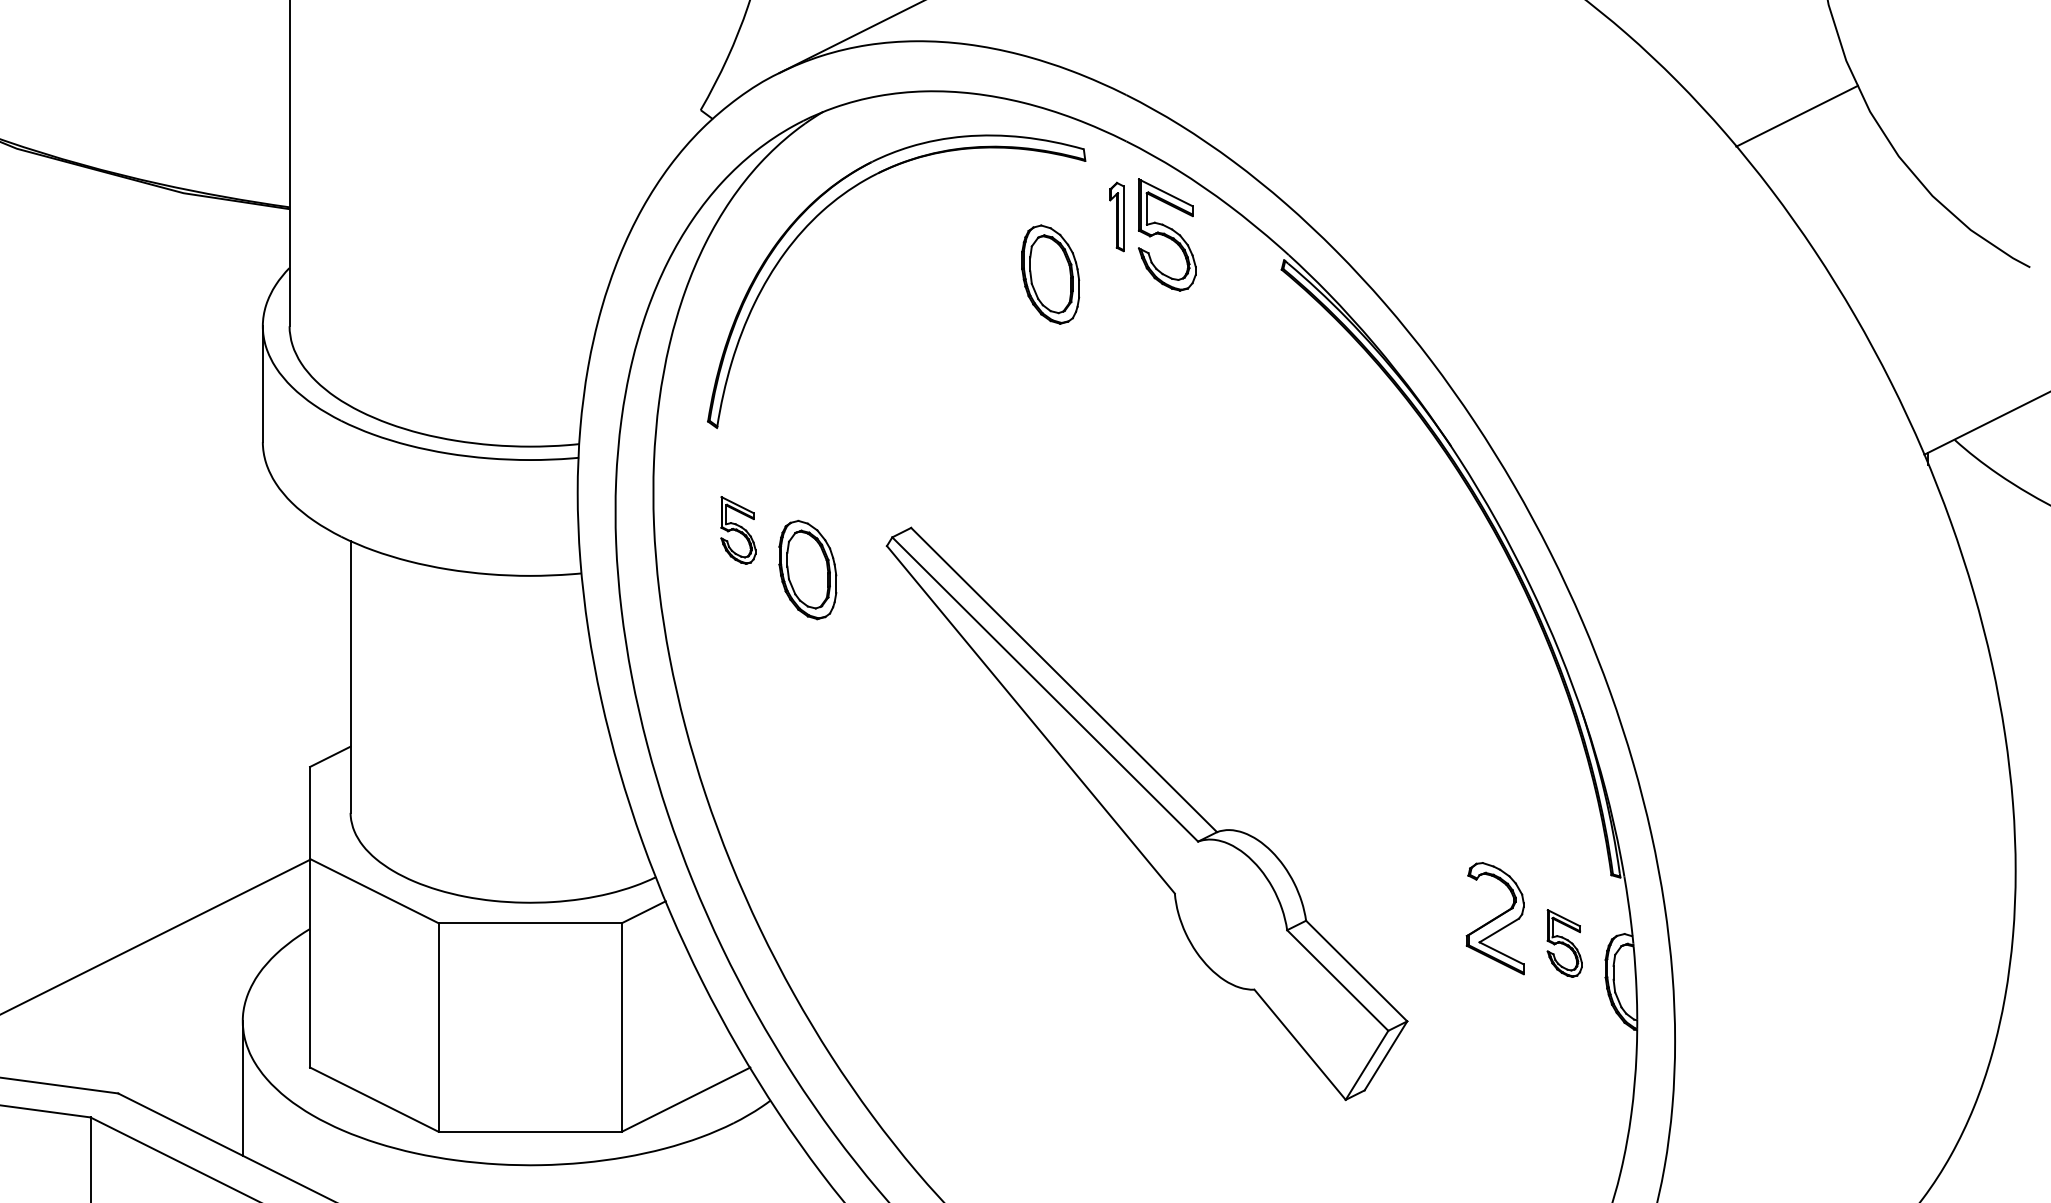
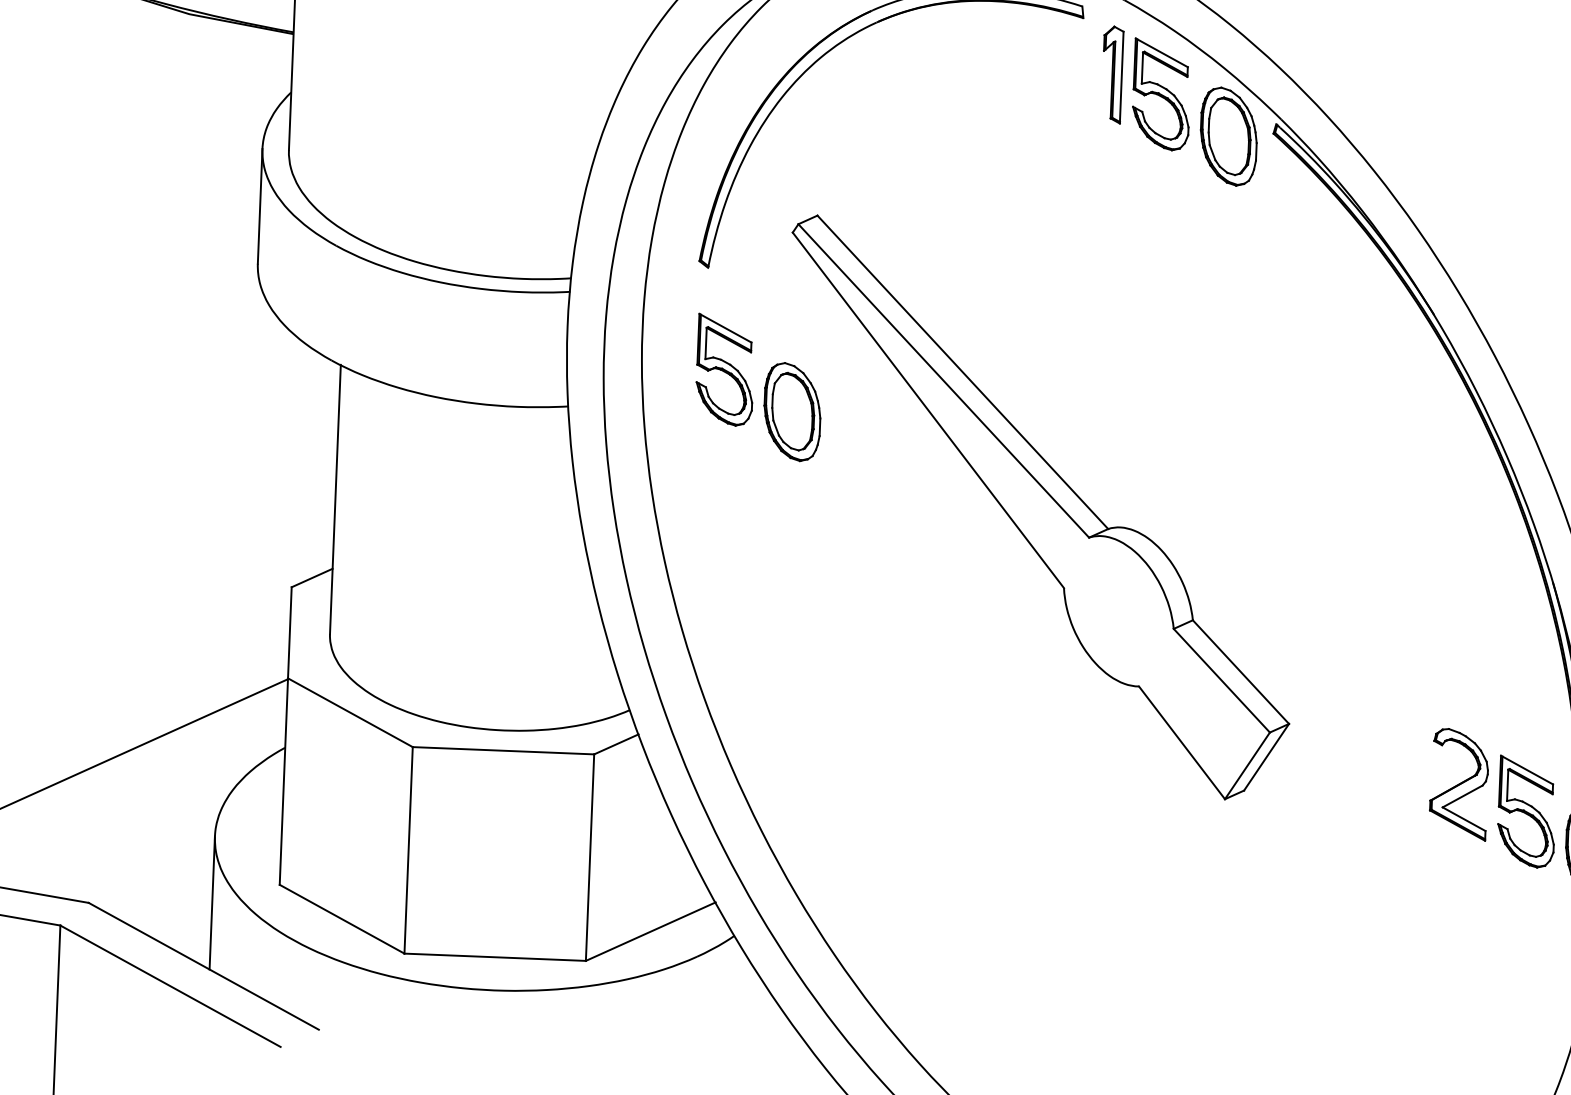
part: (1116, 216) -> (1112, 74), size x1.43
part: (1050, 274) -> (1228, 136), moved
part: (738, 530) -> (725, 370), size x1.67
part: (1146, 813) -> (1039, 507), moved
part: (1564, 943) -> (1526, 811), size x1.67

